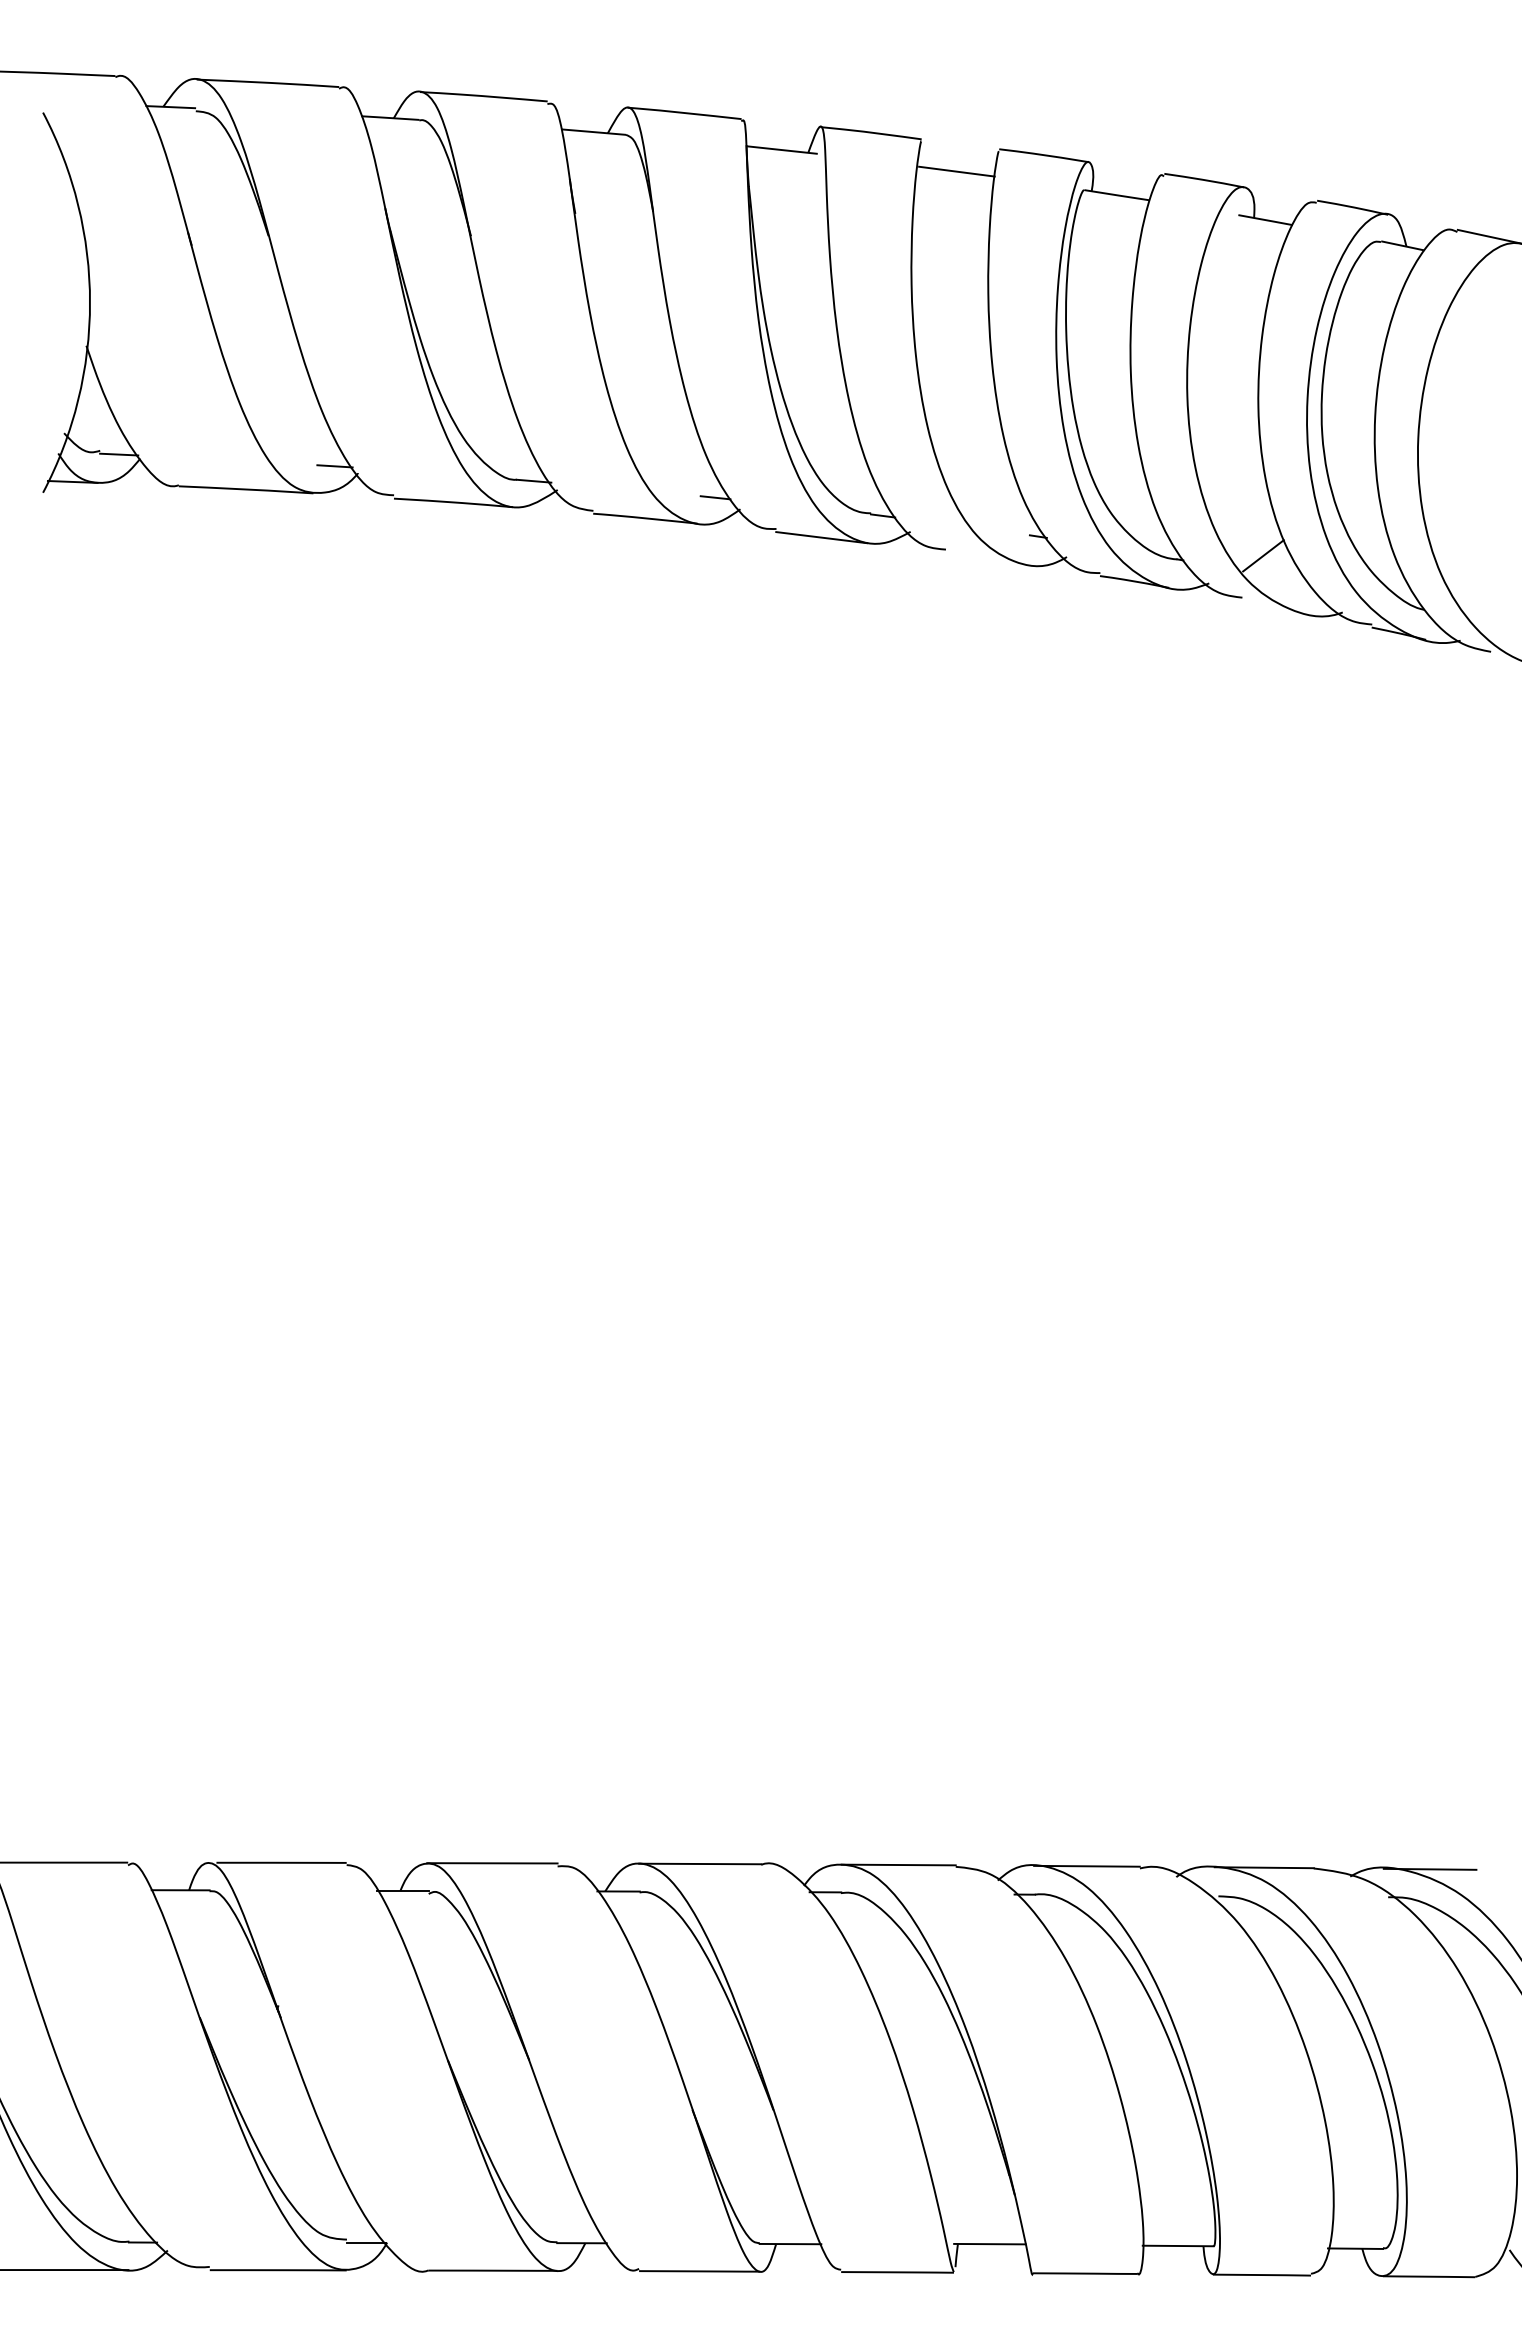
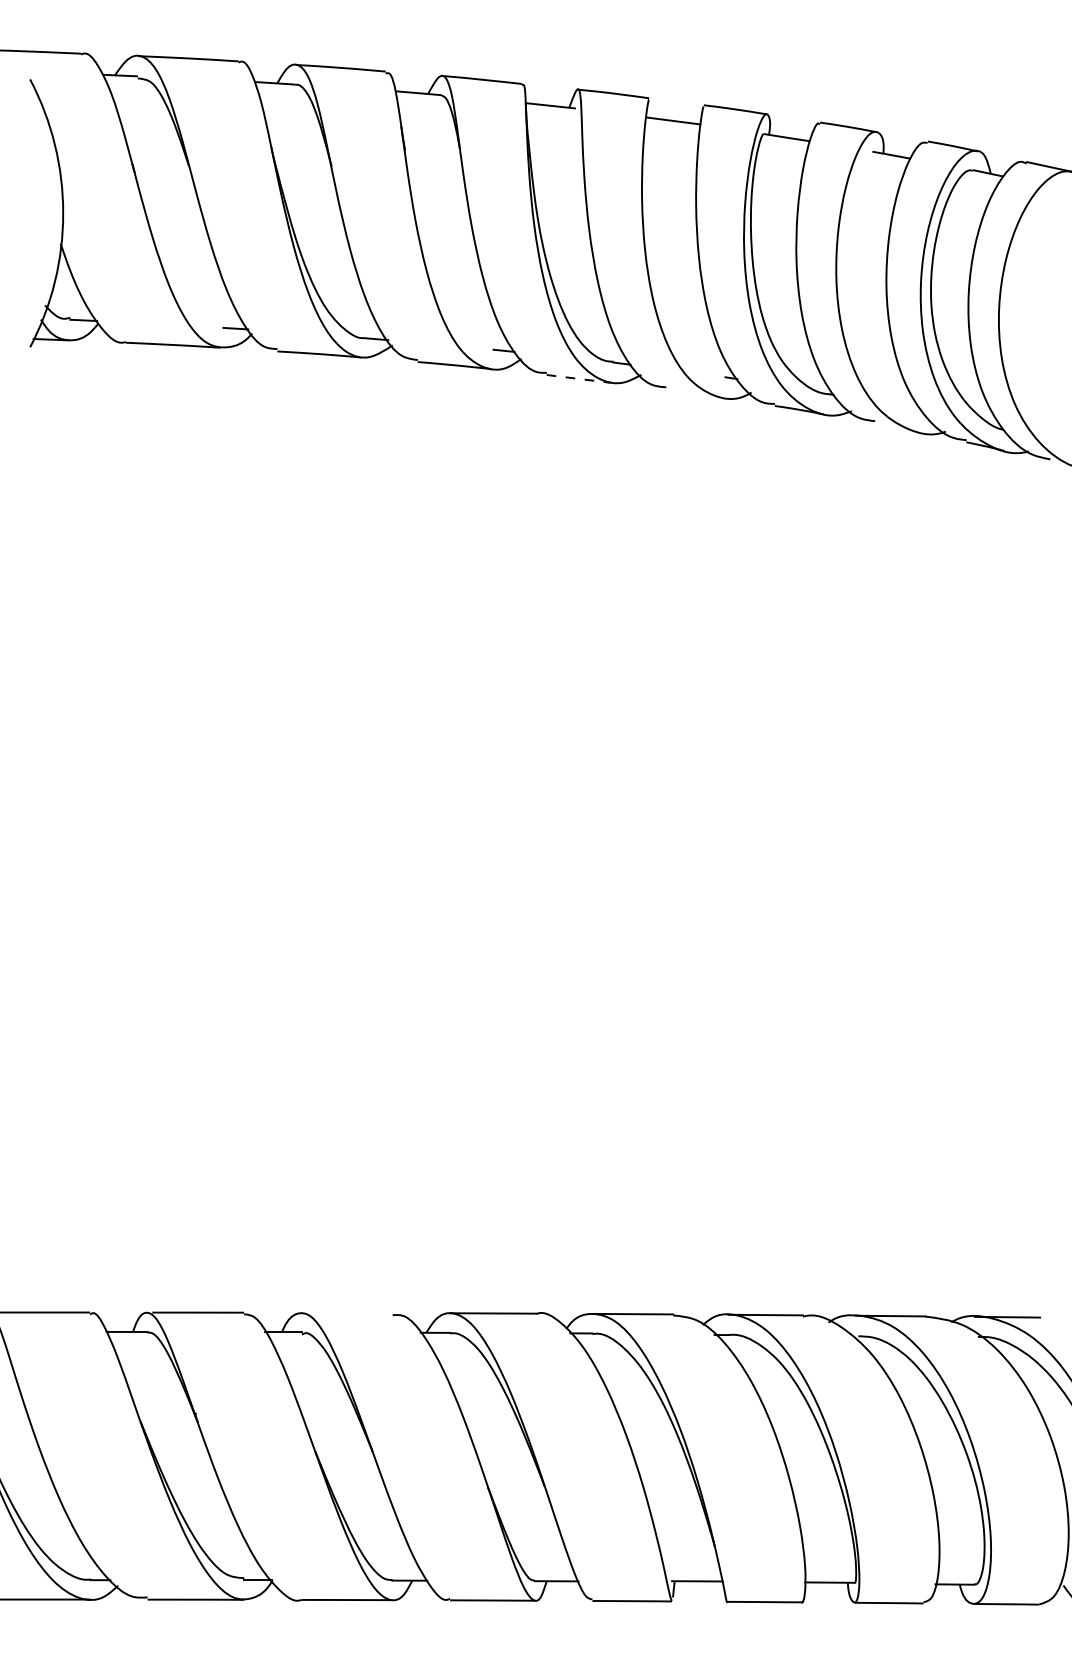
line: (821, 537) -> (578, 378), solid -> dashed
line: (1263, 555) -> (890, 391), removed
line: (492, 1863) -> (346, 1313), removed

